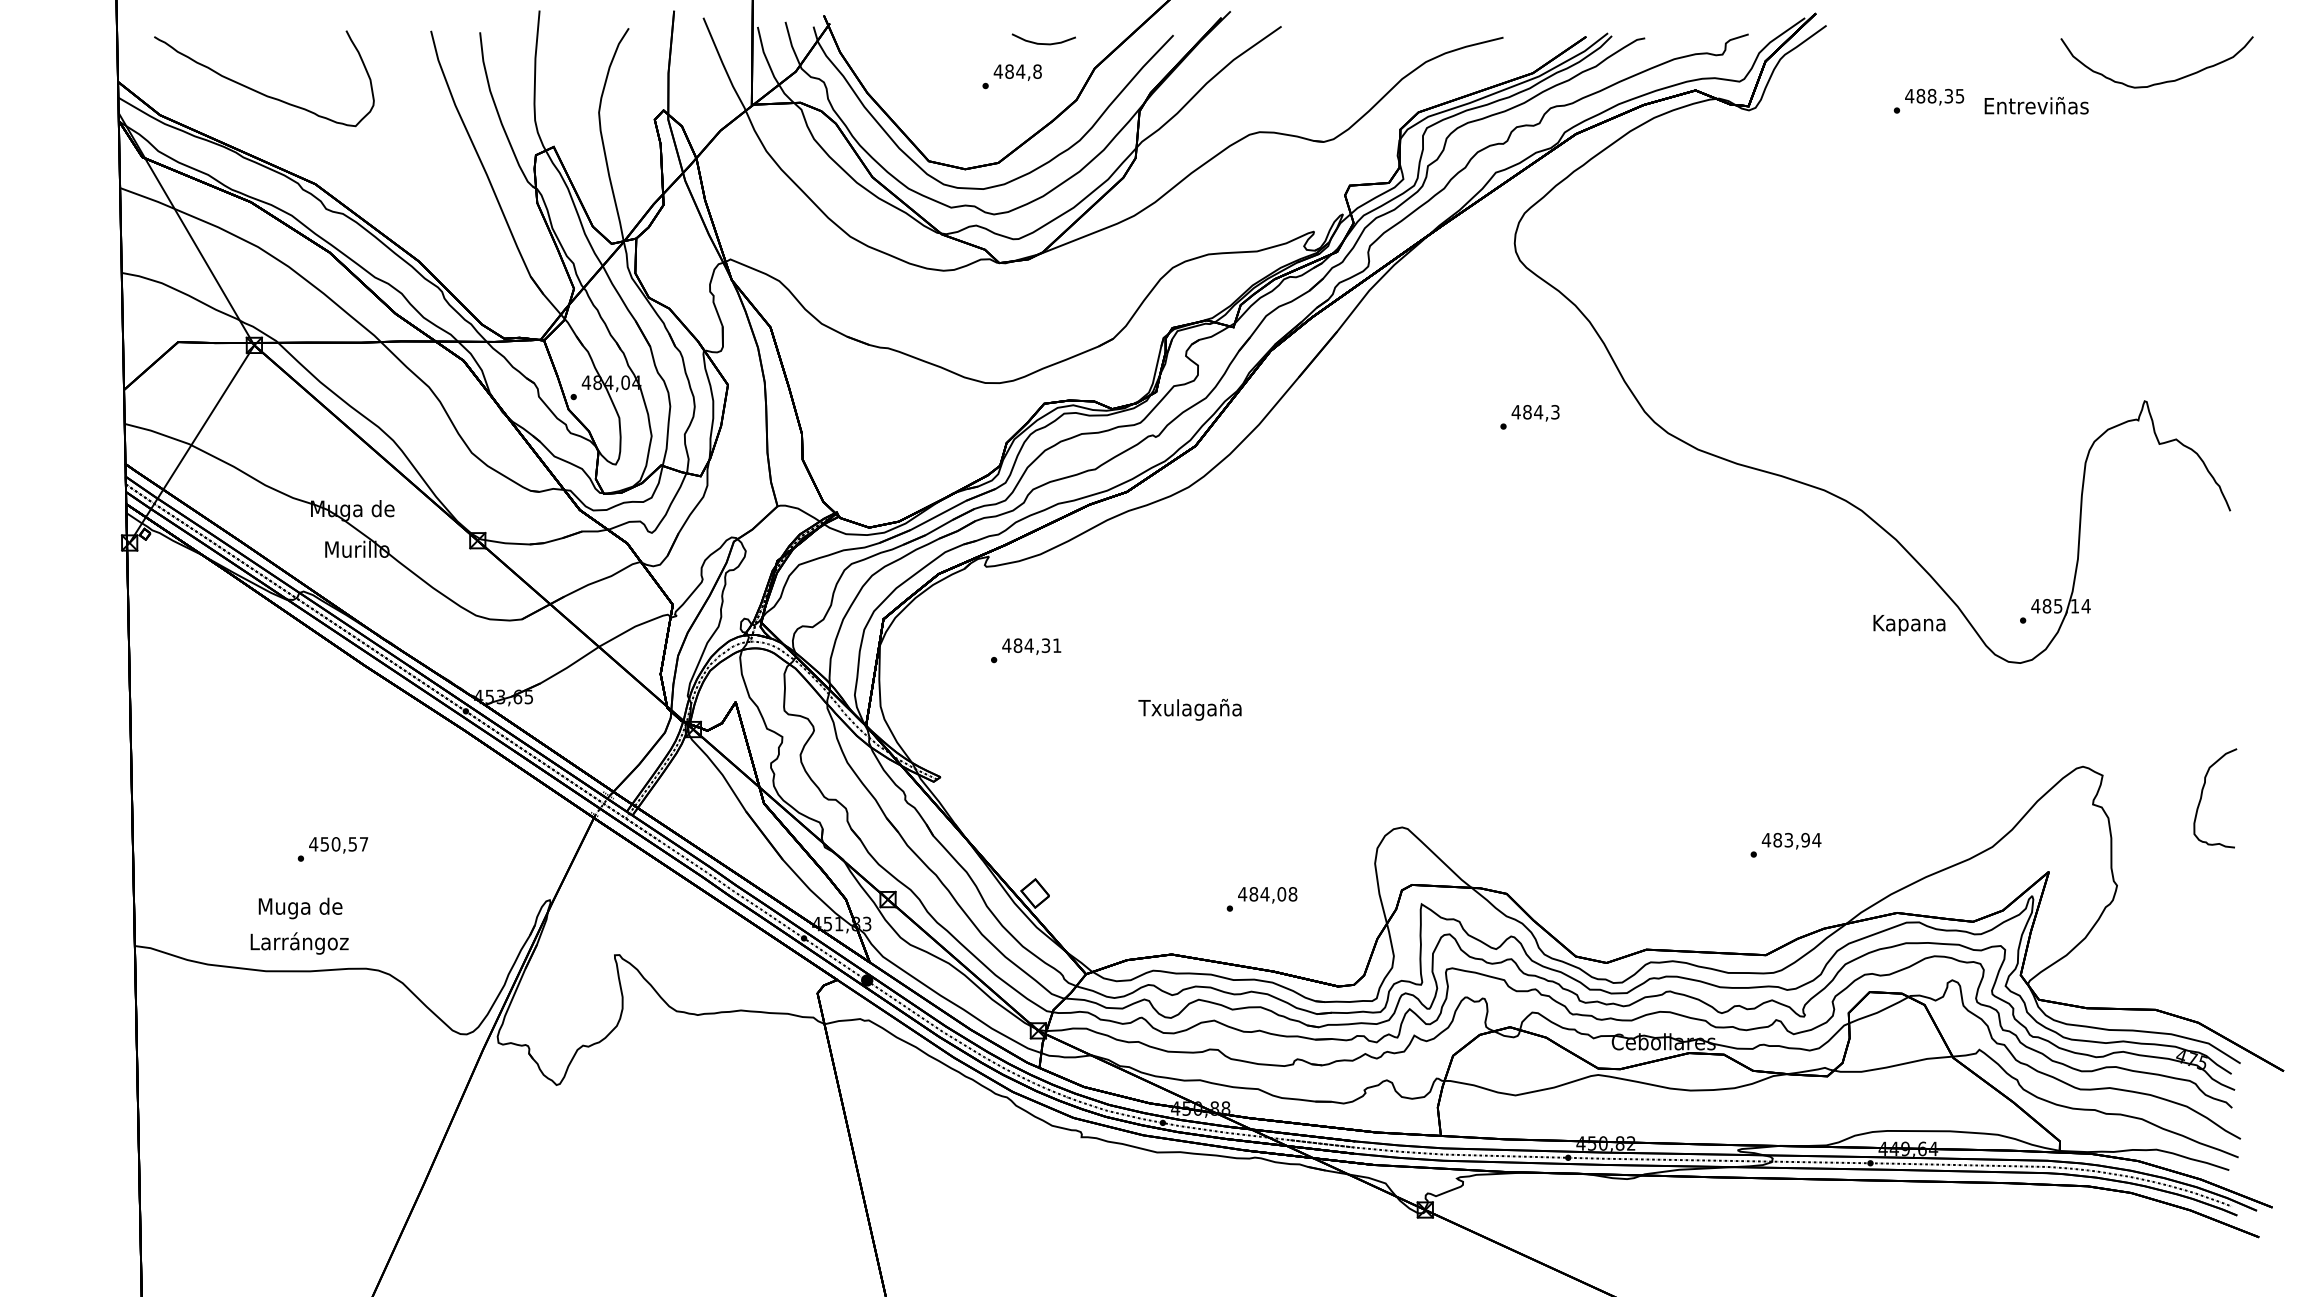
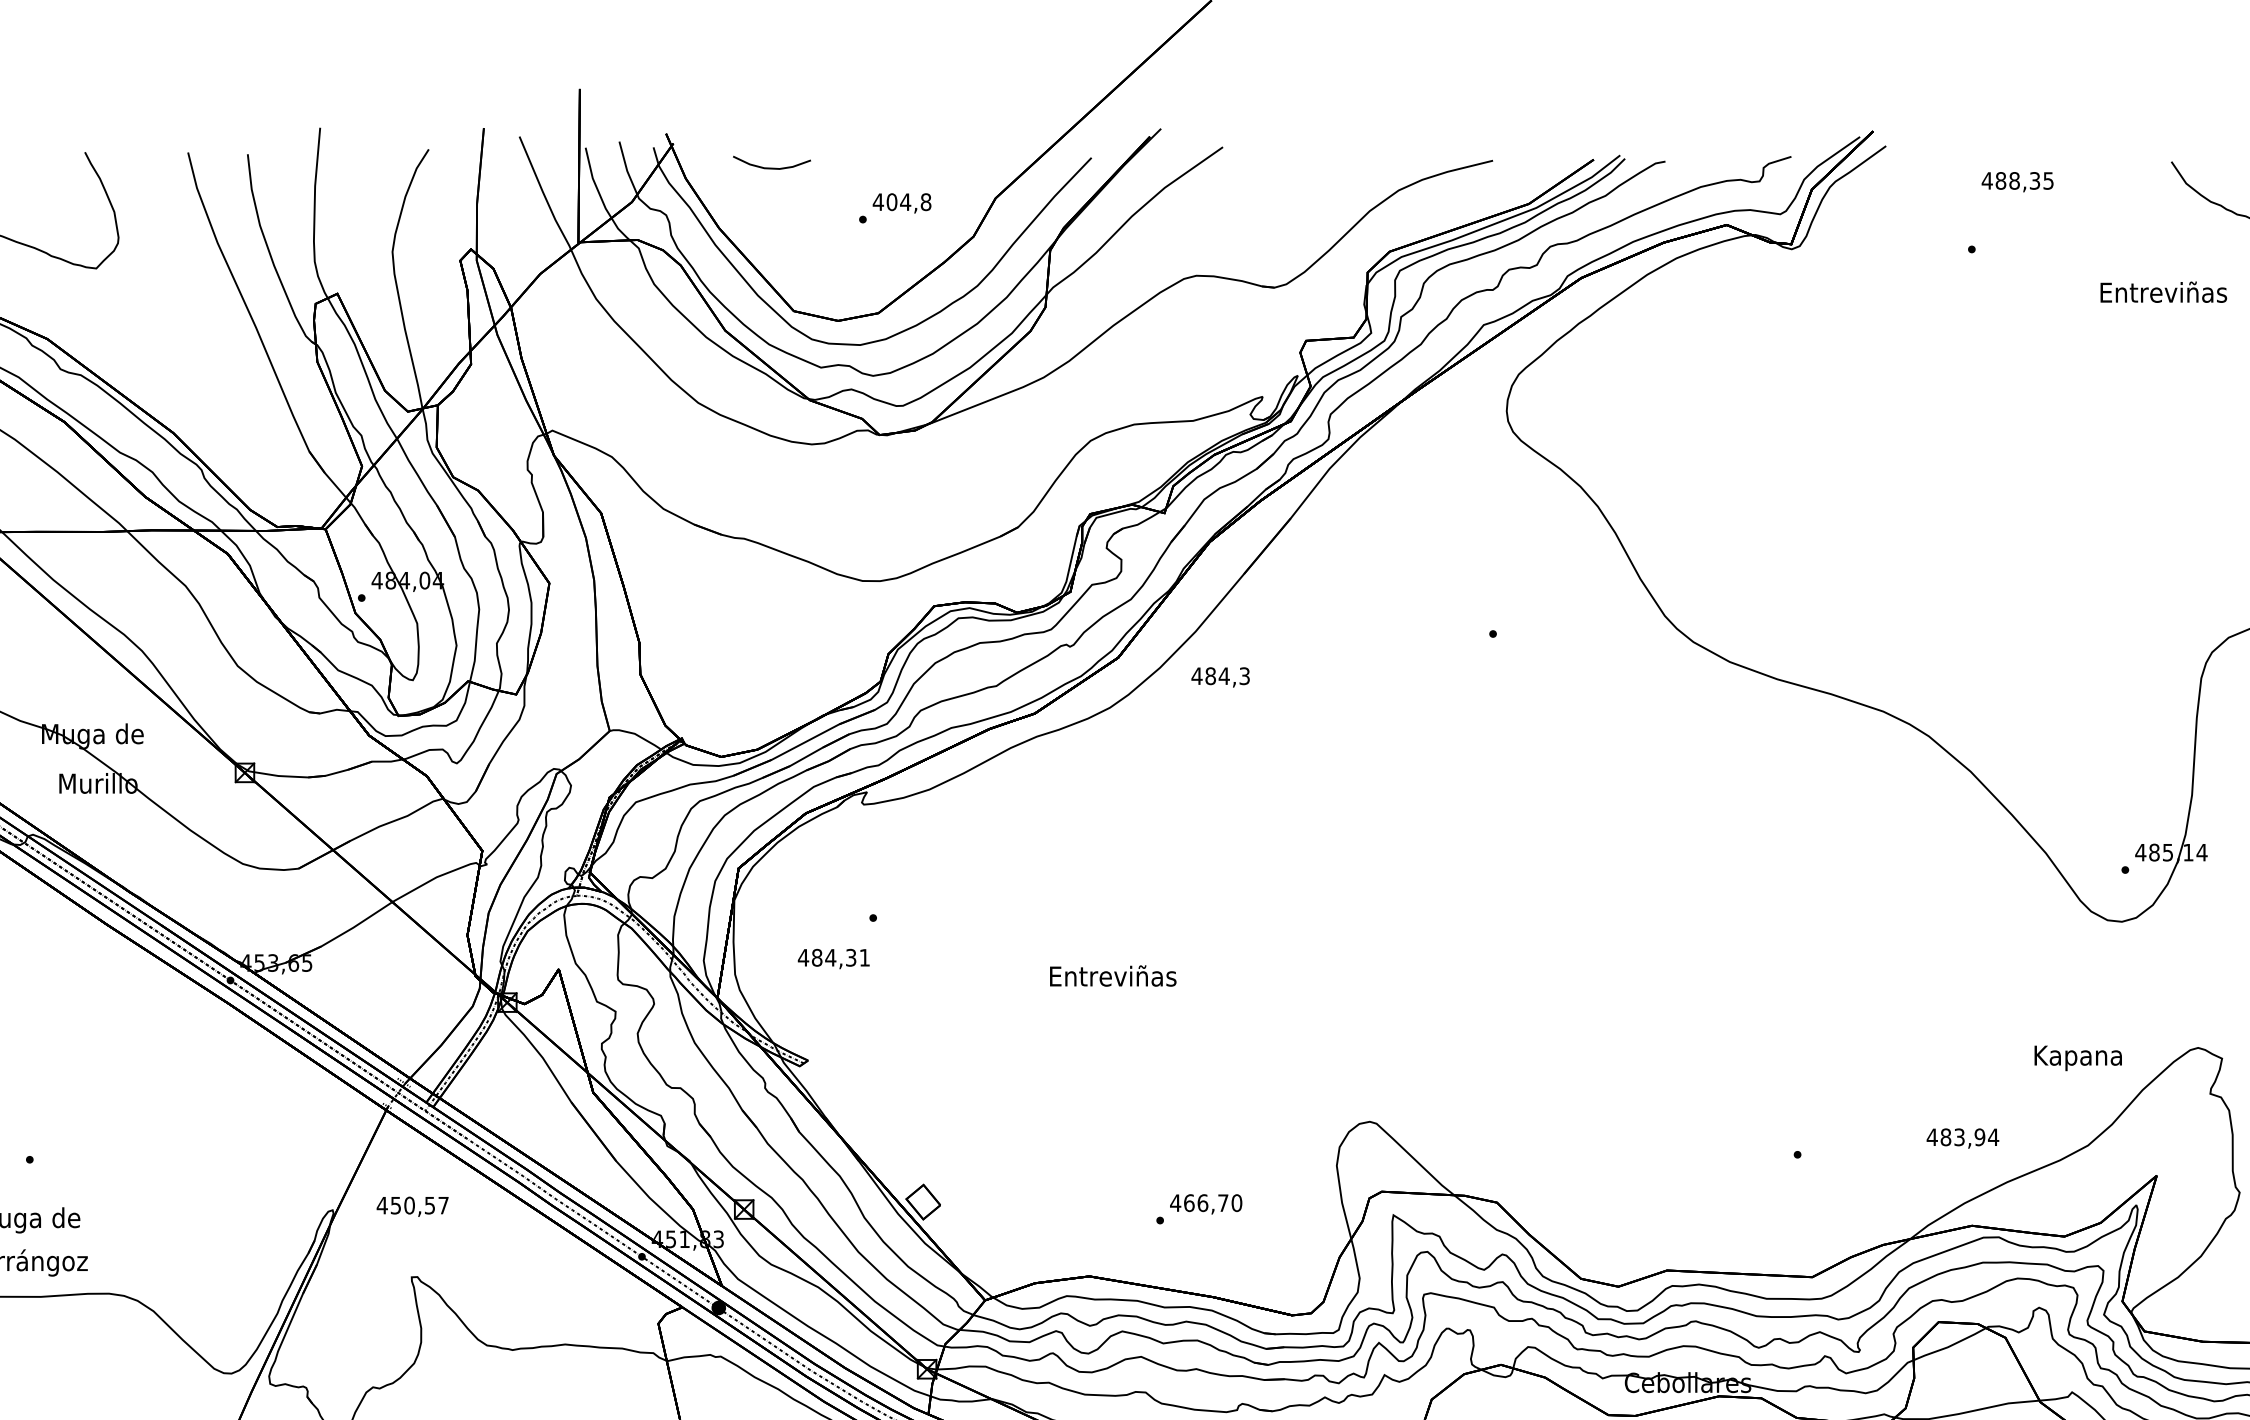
curve: (1043, 43) -> (771, 167), moved
text: (1009, 71) -> (891, 201), 484,8 -> 404,8
text: (1934, 96) -> (2017, 181), moved
text: (2036, 105) -> (2163, 291), moved
text: (1535, 413) -> (1220, 677), moved
text: (1909, 625) -> (2078, 1058), moved
text: (1031, 646) -> (833, 958), moved
text: (1190, 709) -> (1112, 978), Txulagaña -> Entreviñas
text: (1791, 840) -> (1962, 1137), moved
text: (338, 845) -> (412, 1207), moved
text: (1273, 894) -> (1213, 1203), 484,08 -> 466,70

